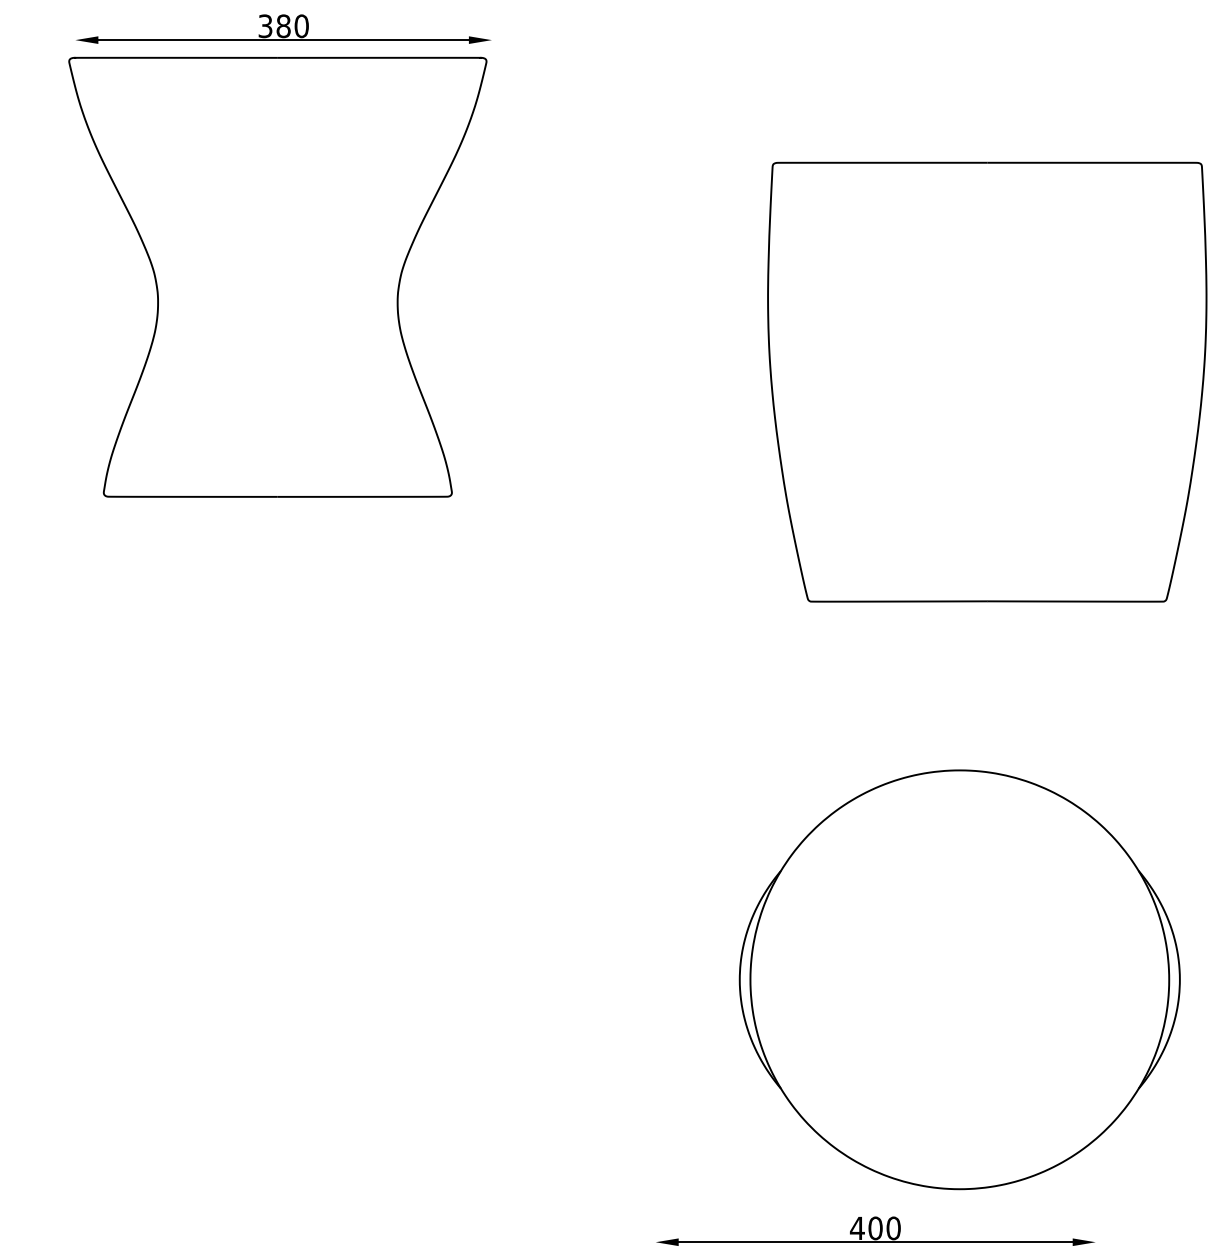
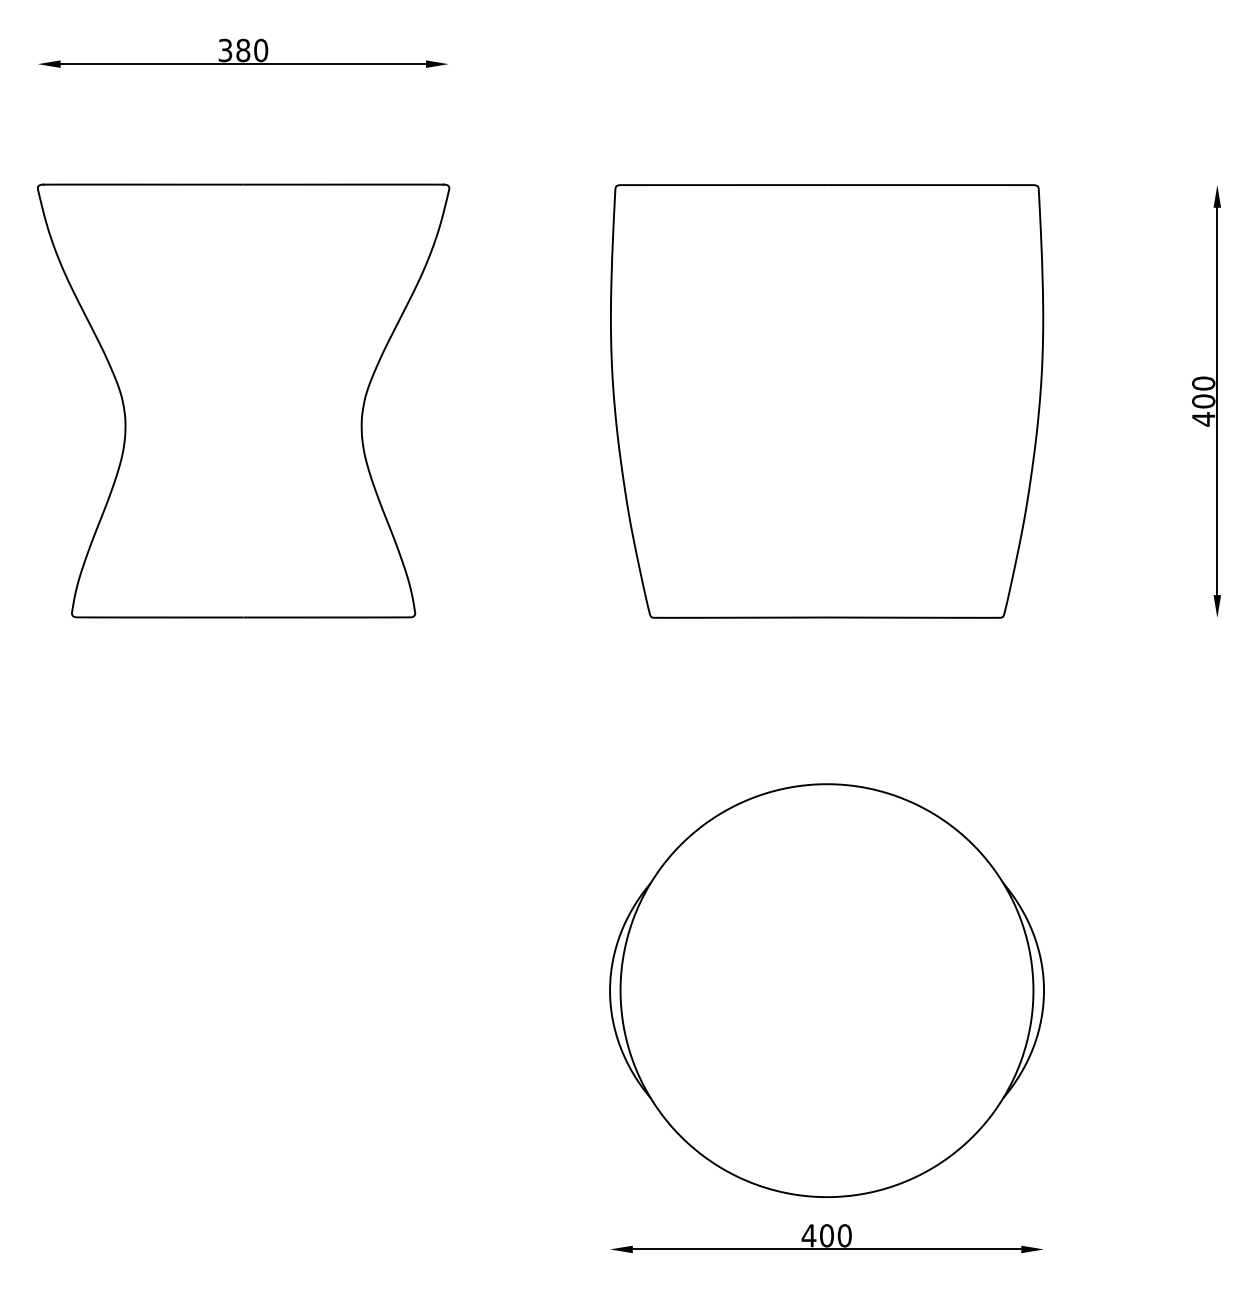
part: (277, 276) -> (243, 400), moved
part: (987, 382) -> (827, 401), moved
part: (959, 979) -> (826, 990), moved

